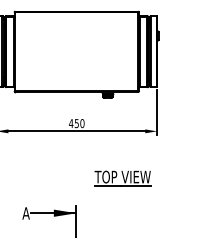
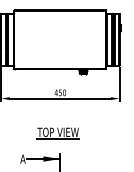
part: (122, 178) -> (57, 133), moved

